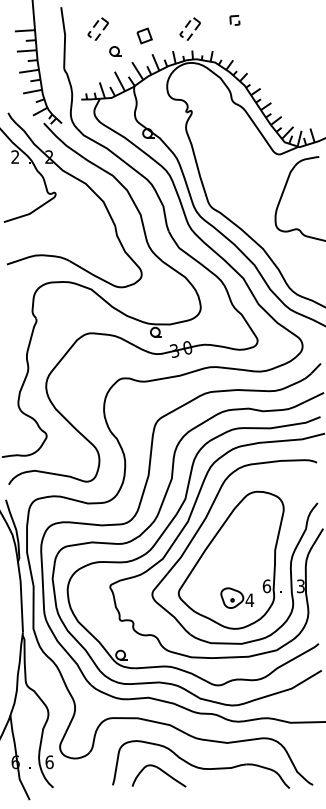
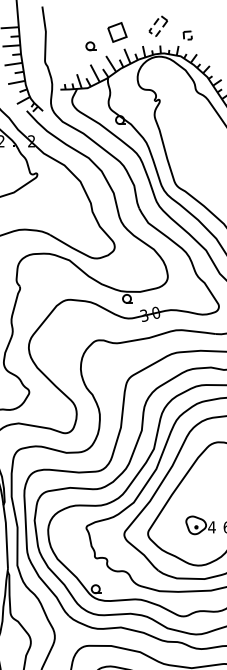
part: (234, 20) -> (187, 35), moved
part: (97, 28) -> (74, 25), removed
part: (144, 35) -> (117, 32), size x1.43
part: (237, 597) -> (200, 524), moved

